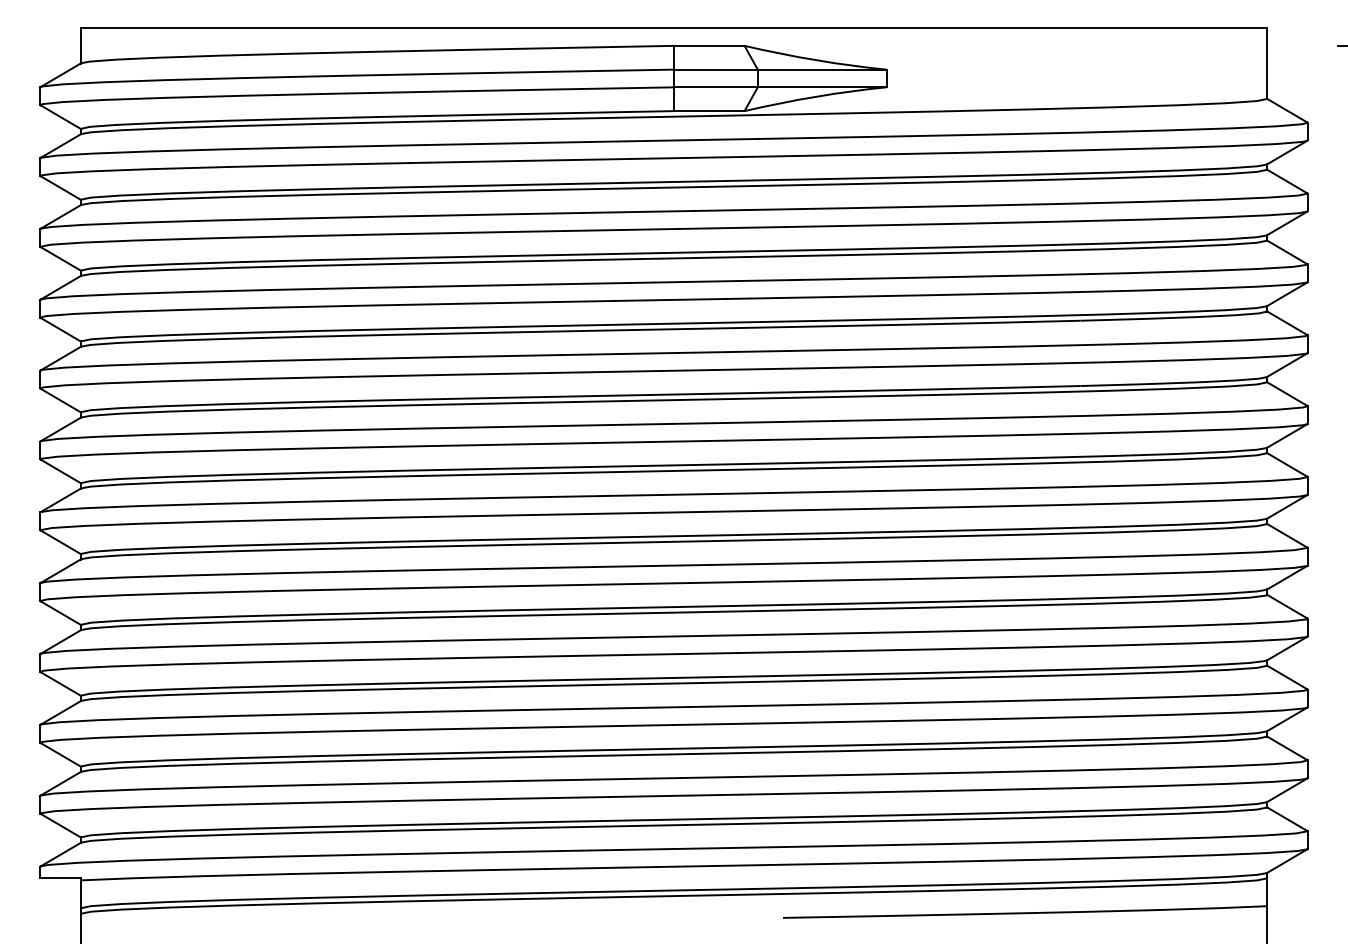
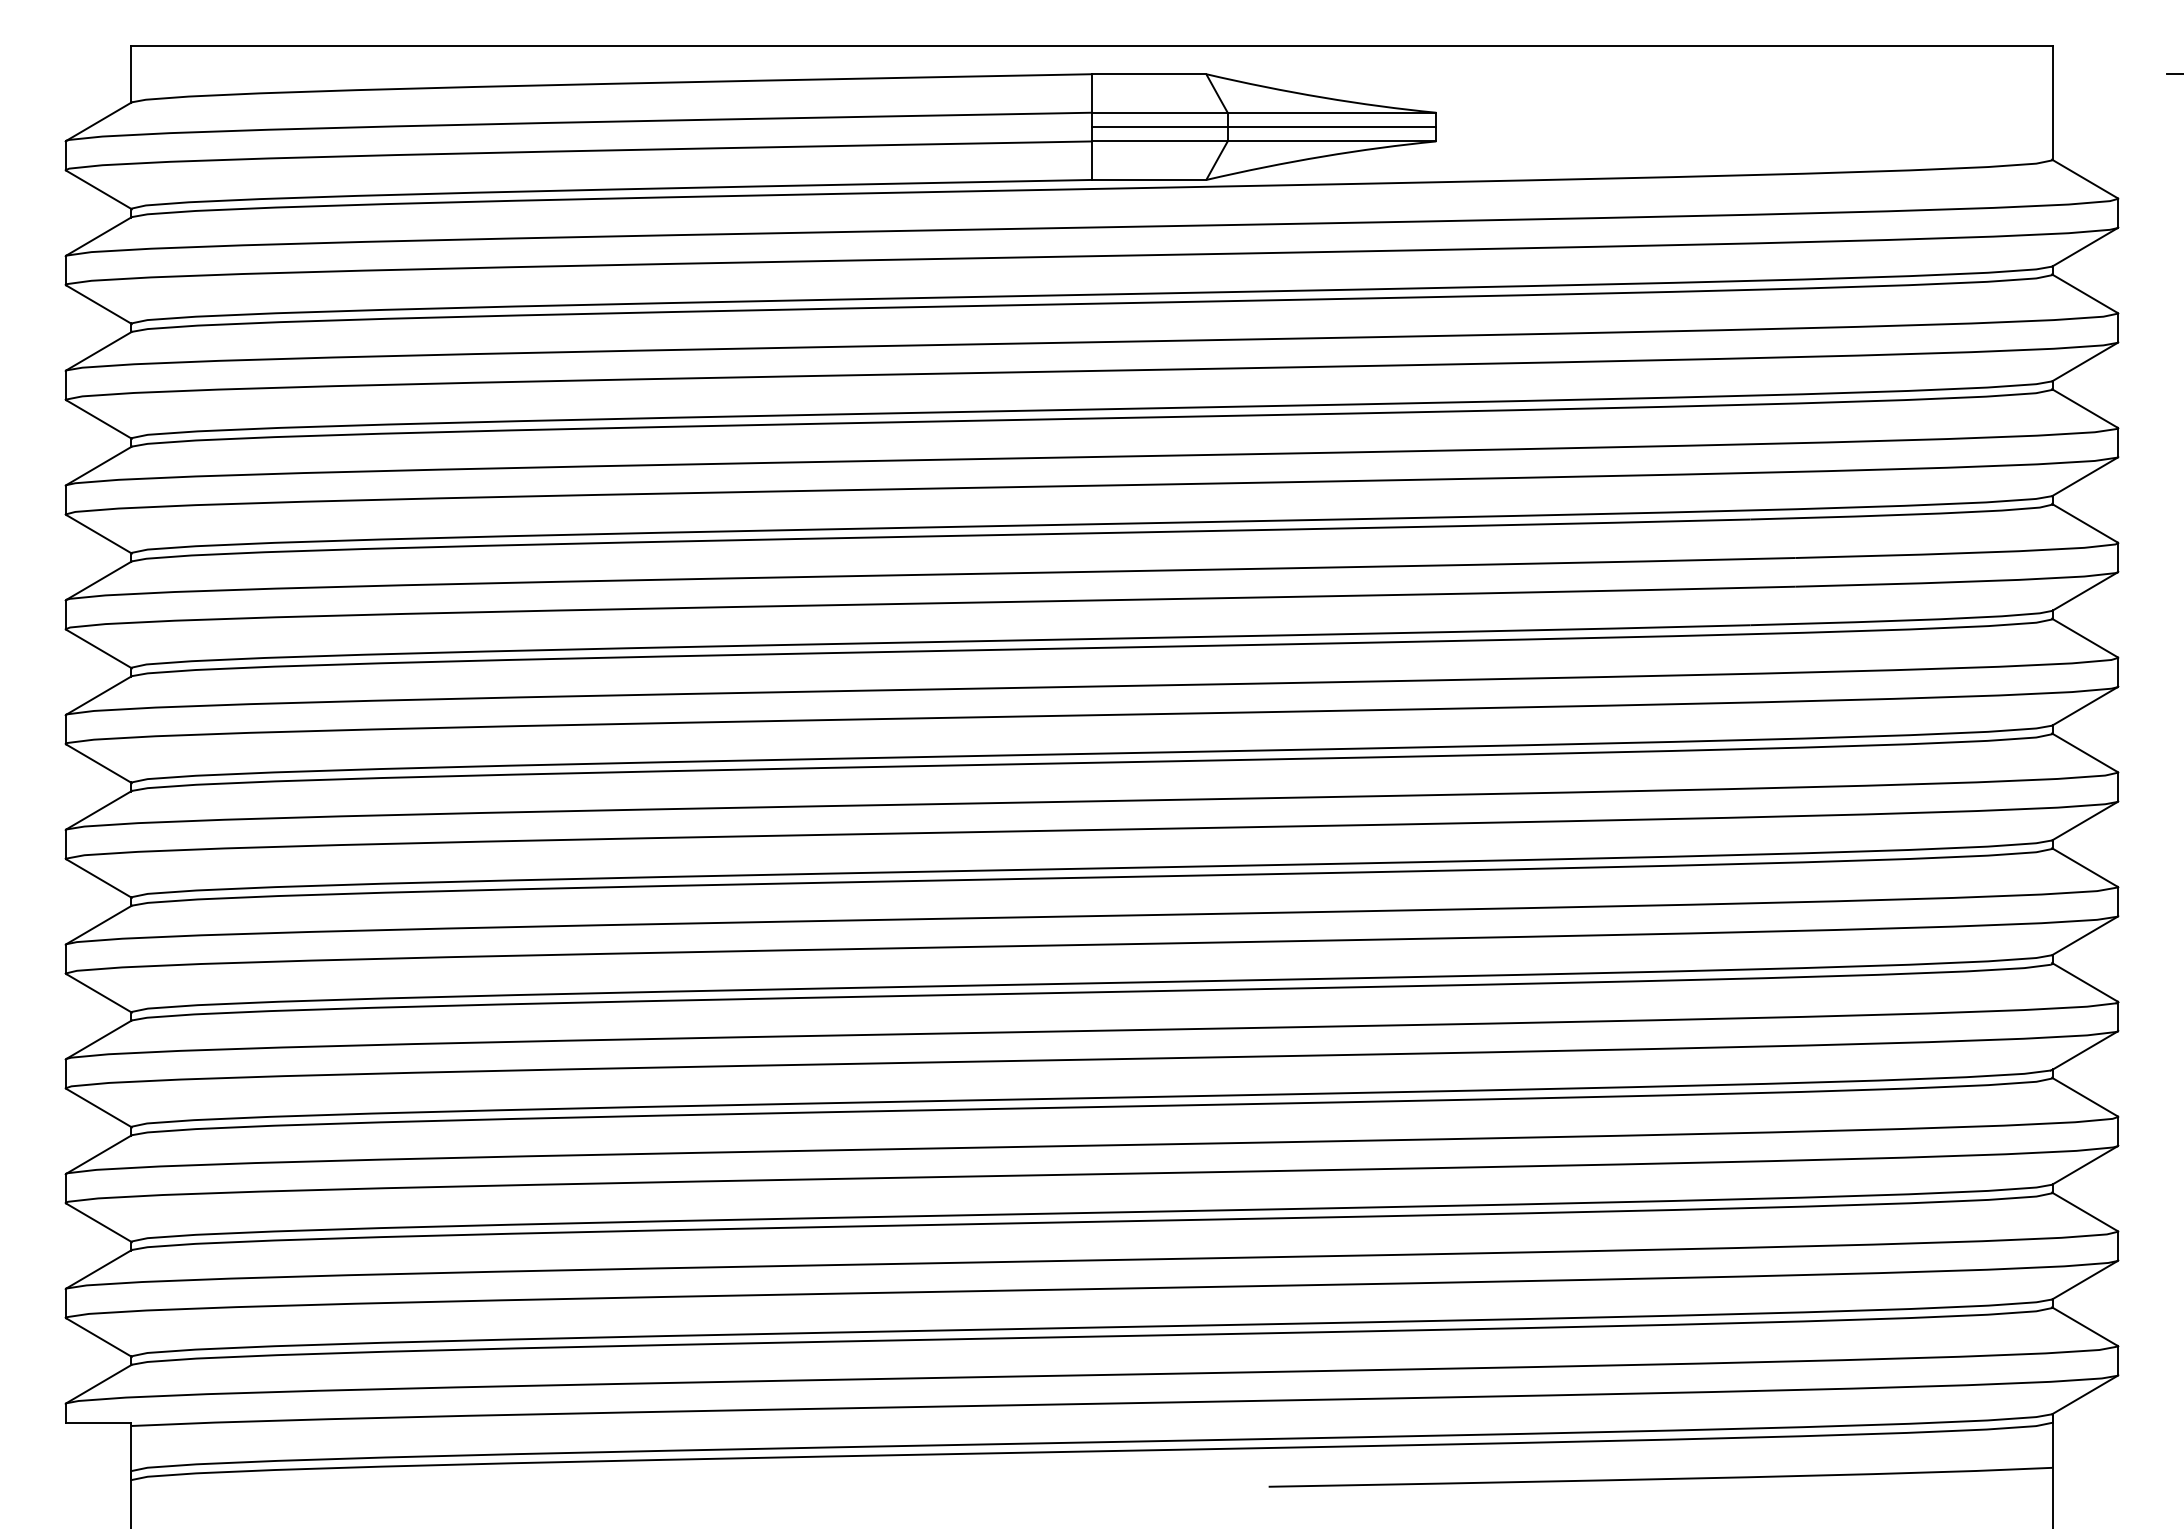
line: (780, 78) -> (1264, 127), added

